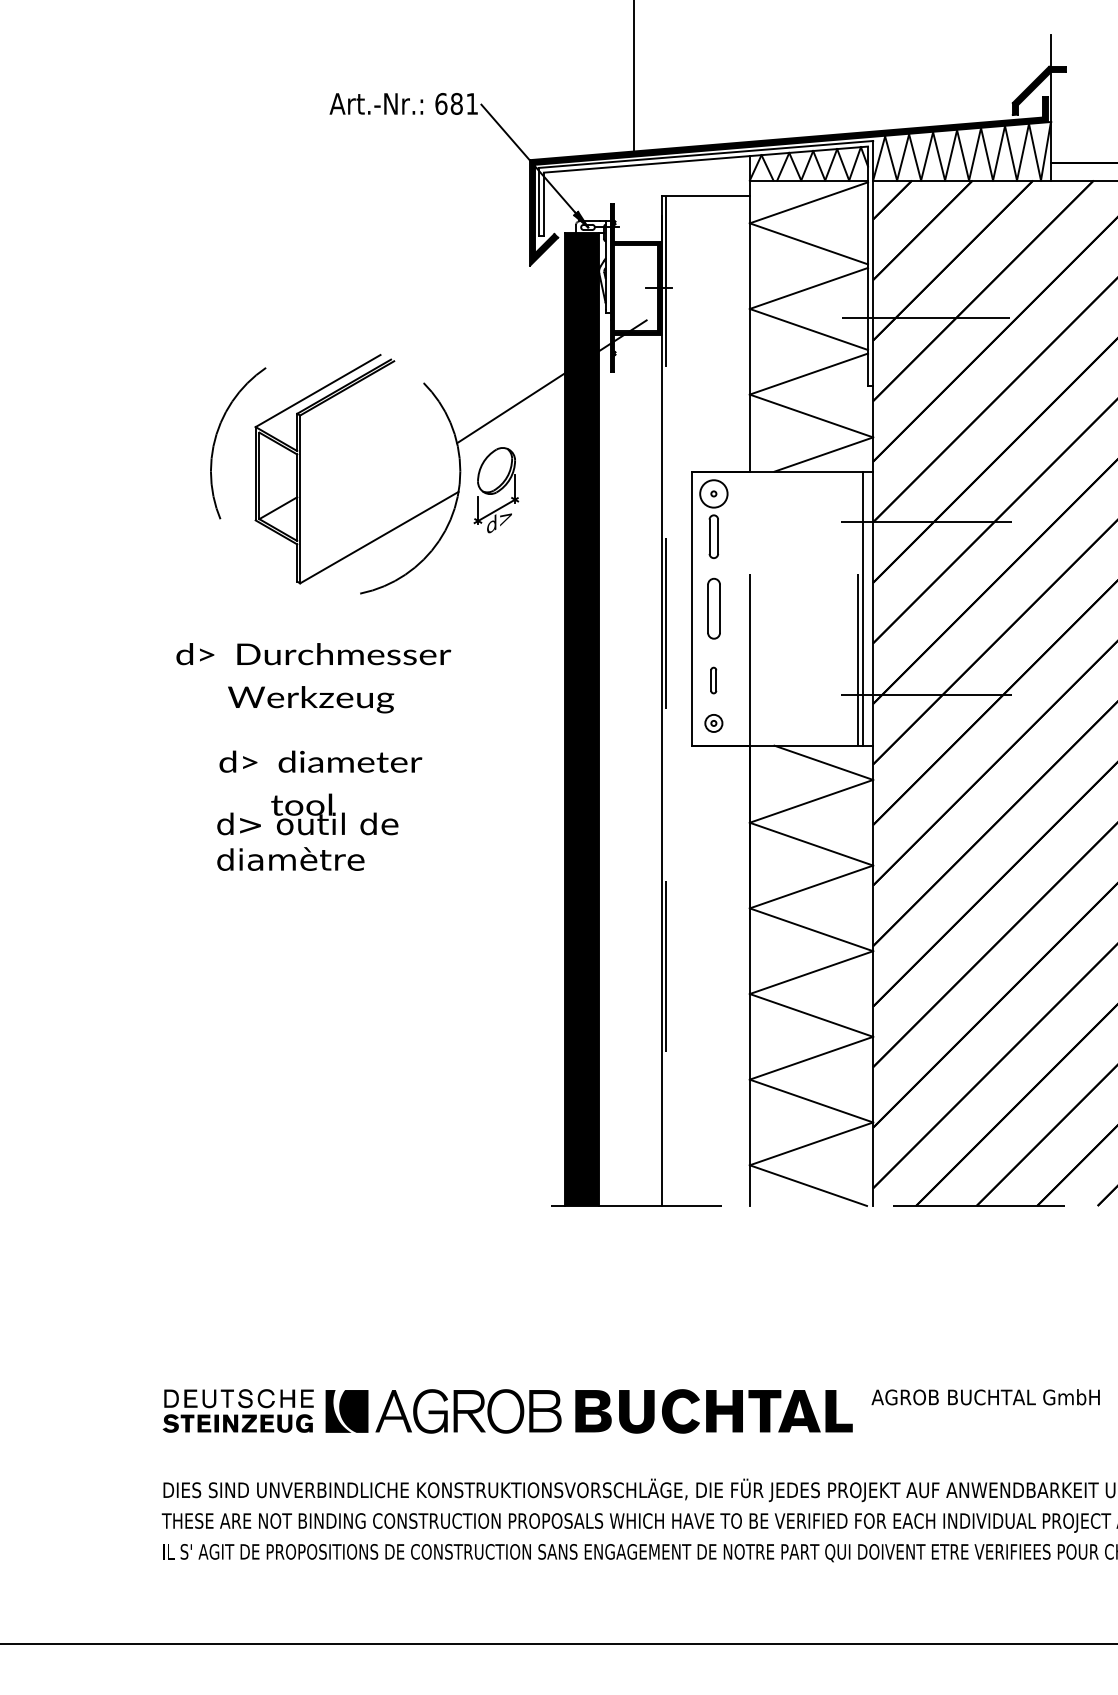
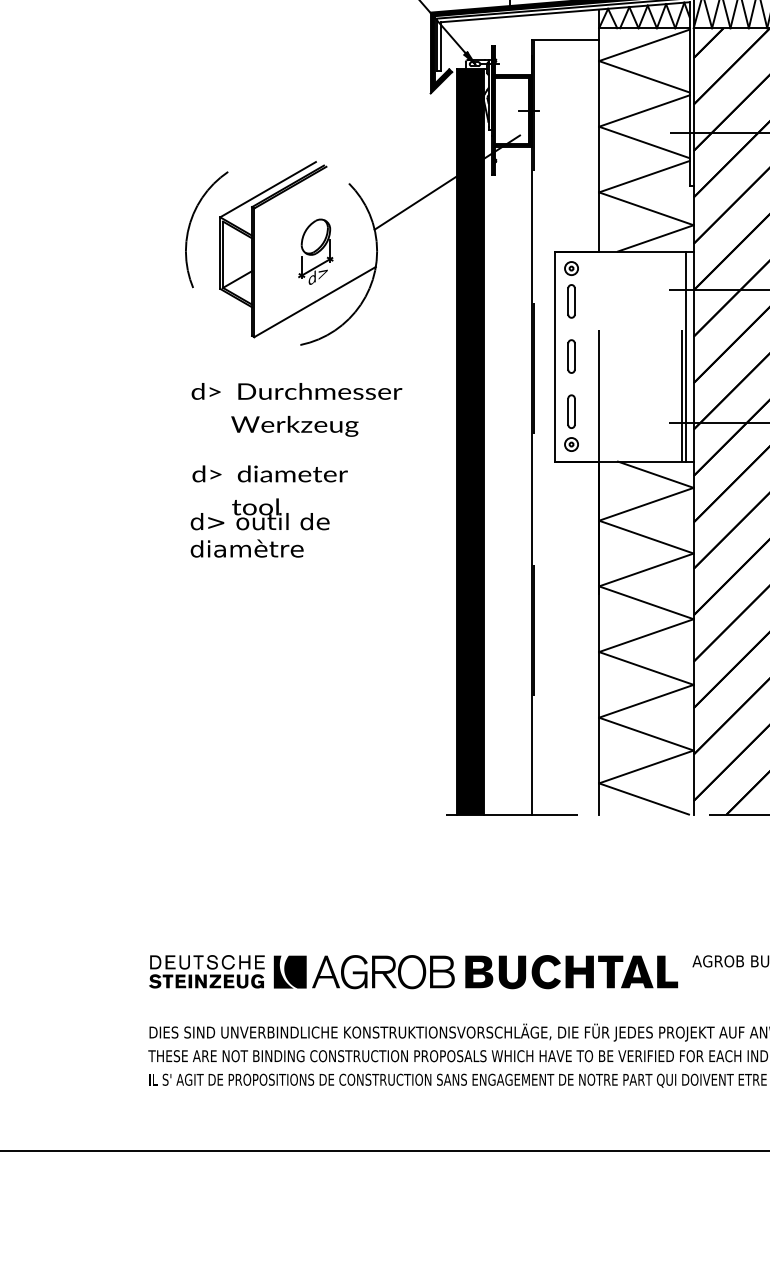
part: (496, 490) -> (315, 252), moved
circle: (713, 493) -> (571, 268), size x0.62
part: (713, 608) -> (571, 356), size x0.71
text: (313, 678) -> (296, 410), moved
part: (713, 680) -> (571, 411), size x1.67

